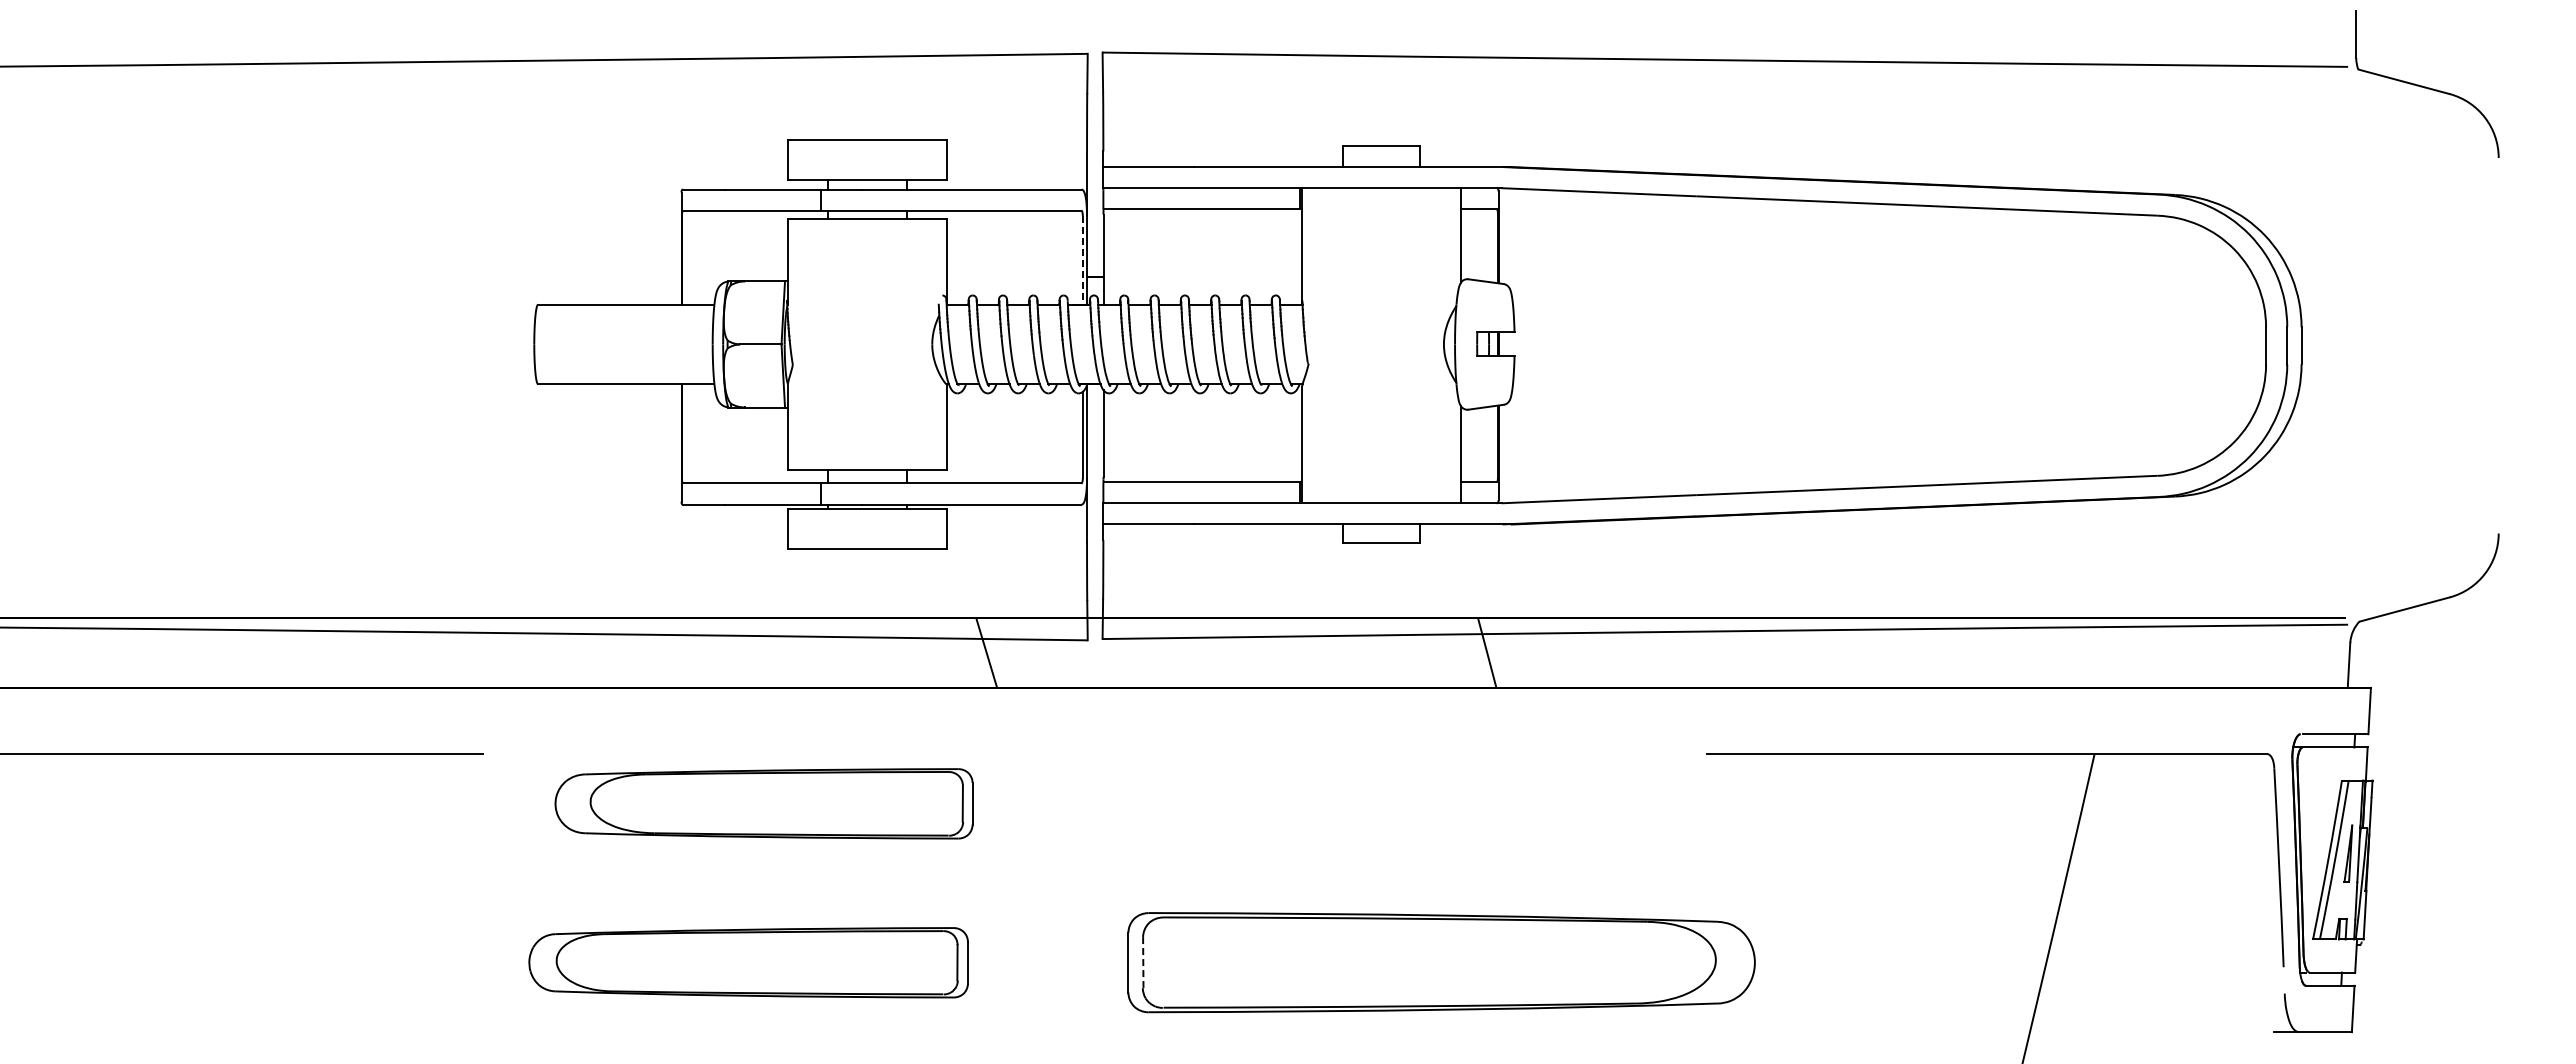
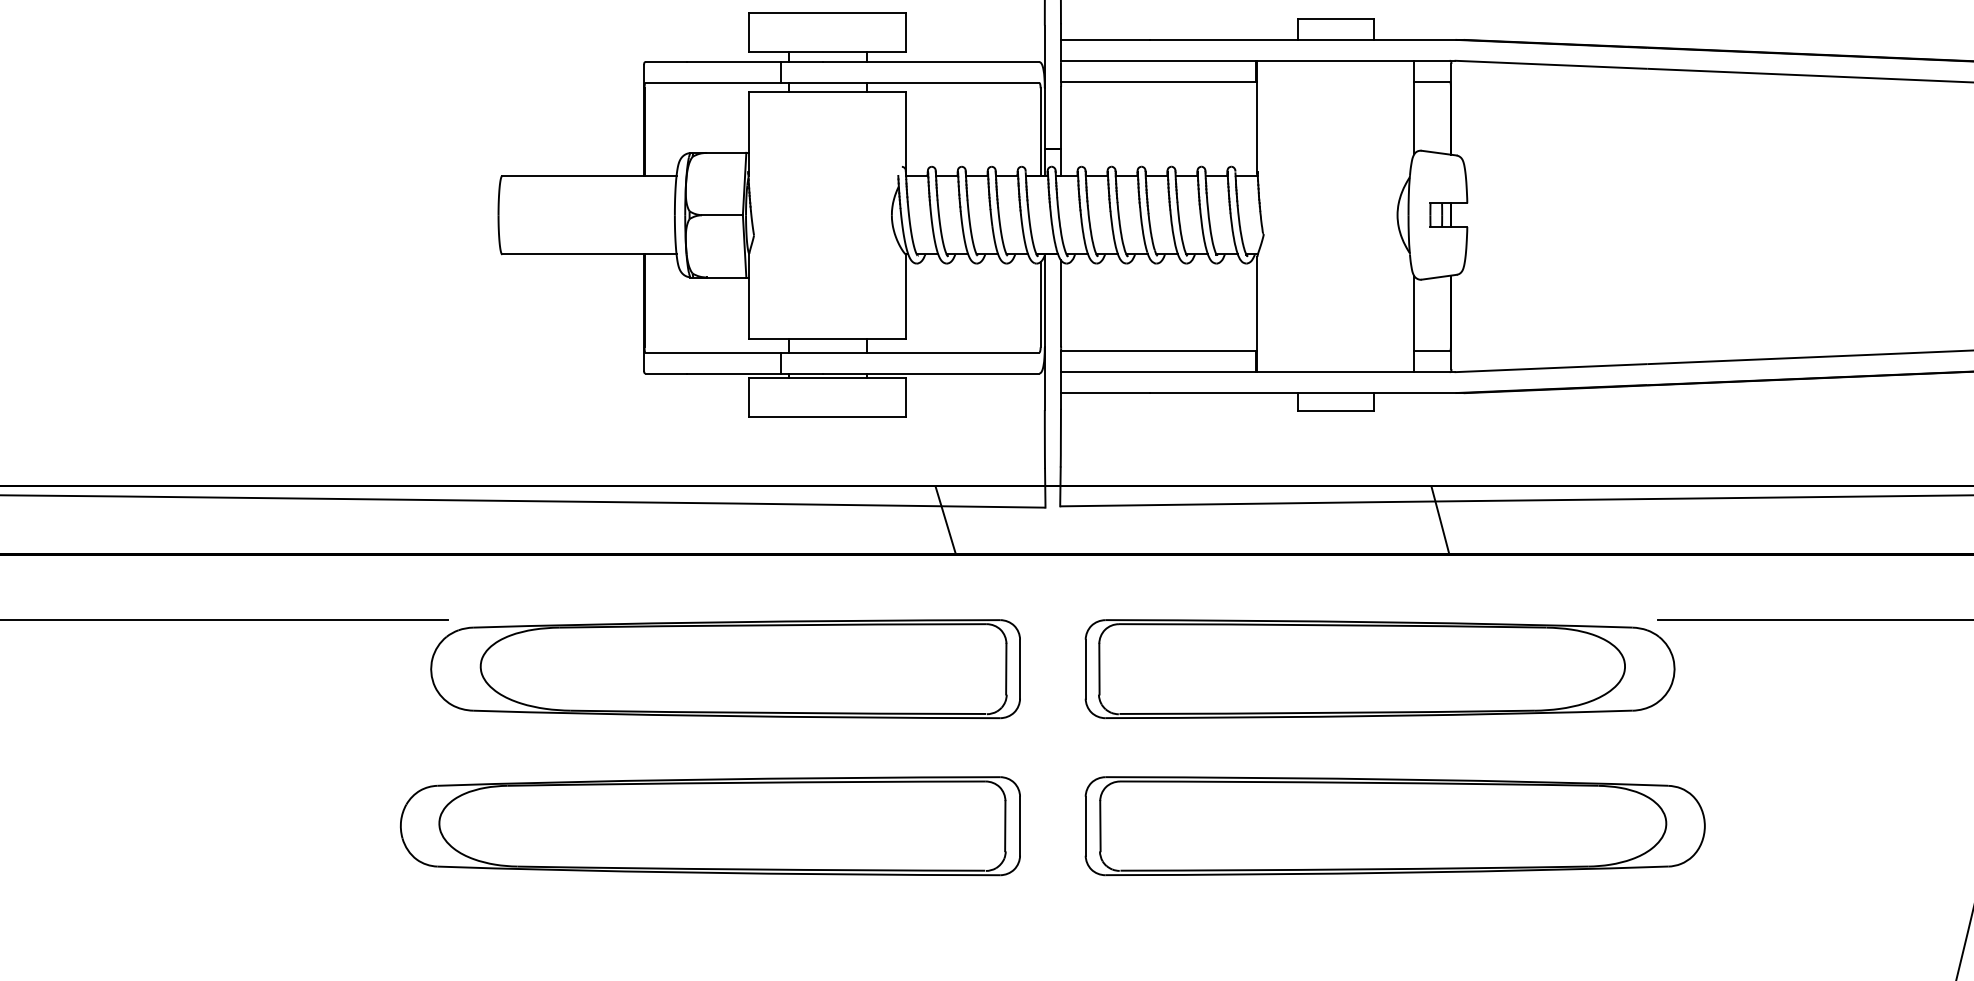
line: (1082, 260) -> (1040, 132), dashed -> solid
part: (763, 803) -> (725, 668), size x1.43
part: (1426, 803) -> (1380, 668), added
part: (748, 962) -> (710, 826), size x1.43
line: (1143, 962) -> (1100, 826), dashed -> solid

